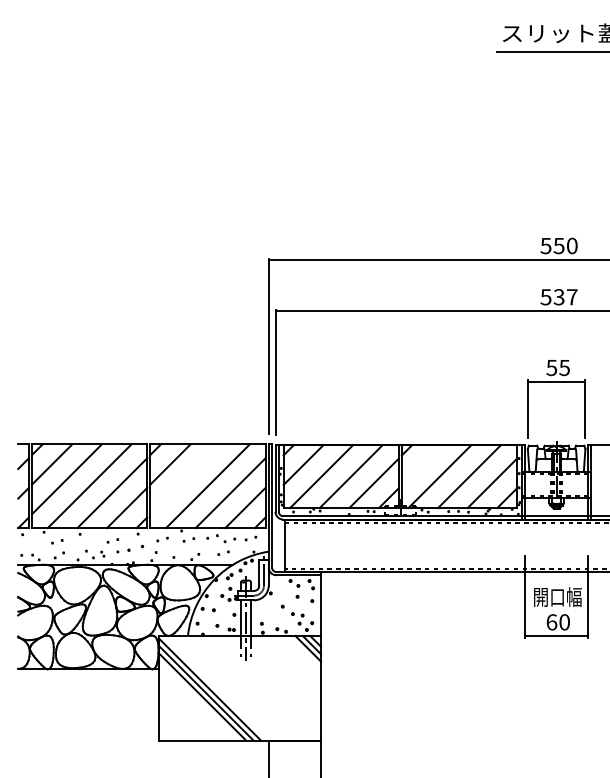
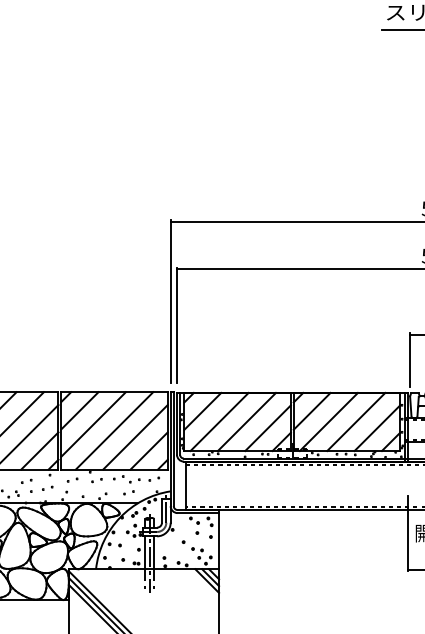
line: (421, 465) -> (311, 411), added
line: (185, 479) -> (93, 424), added
part: (135, 548) -> (47, 488), size x0.71

